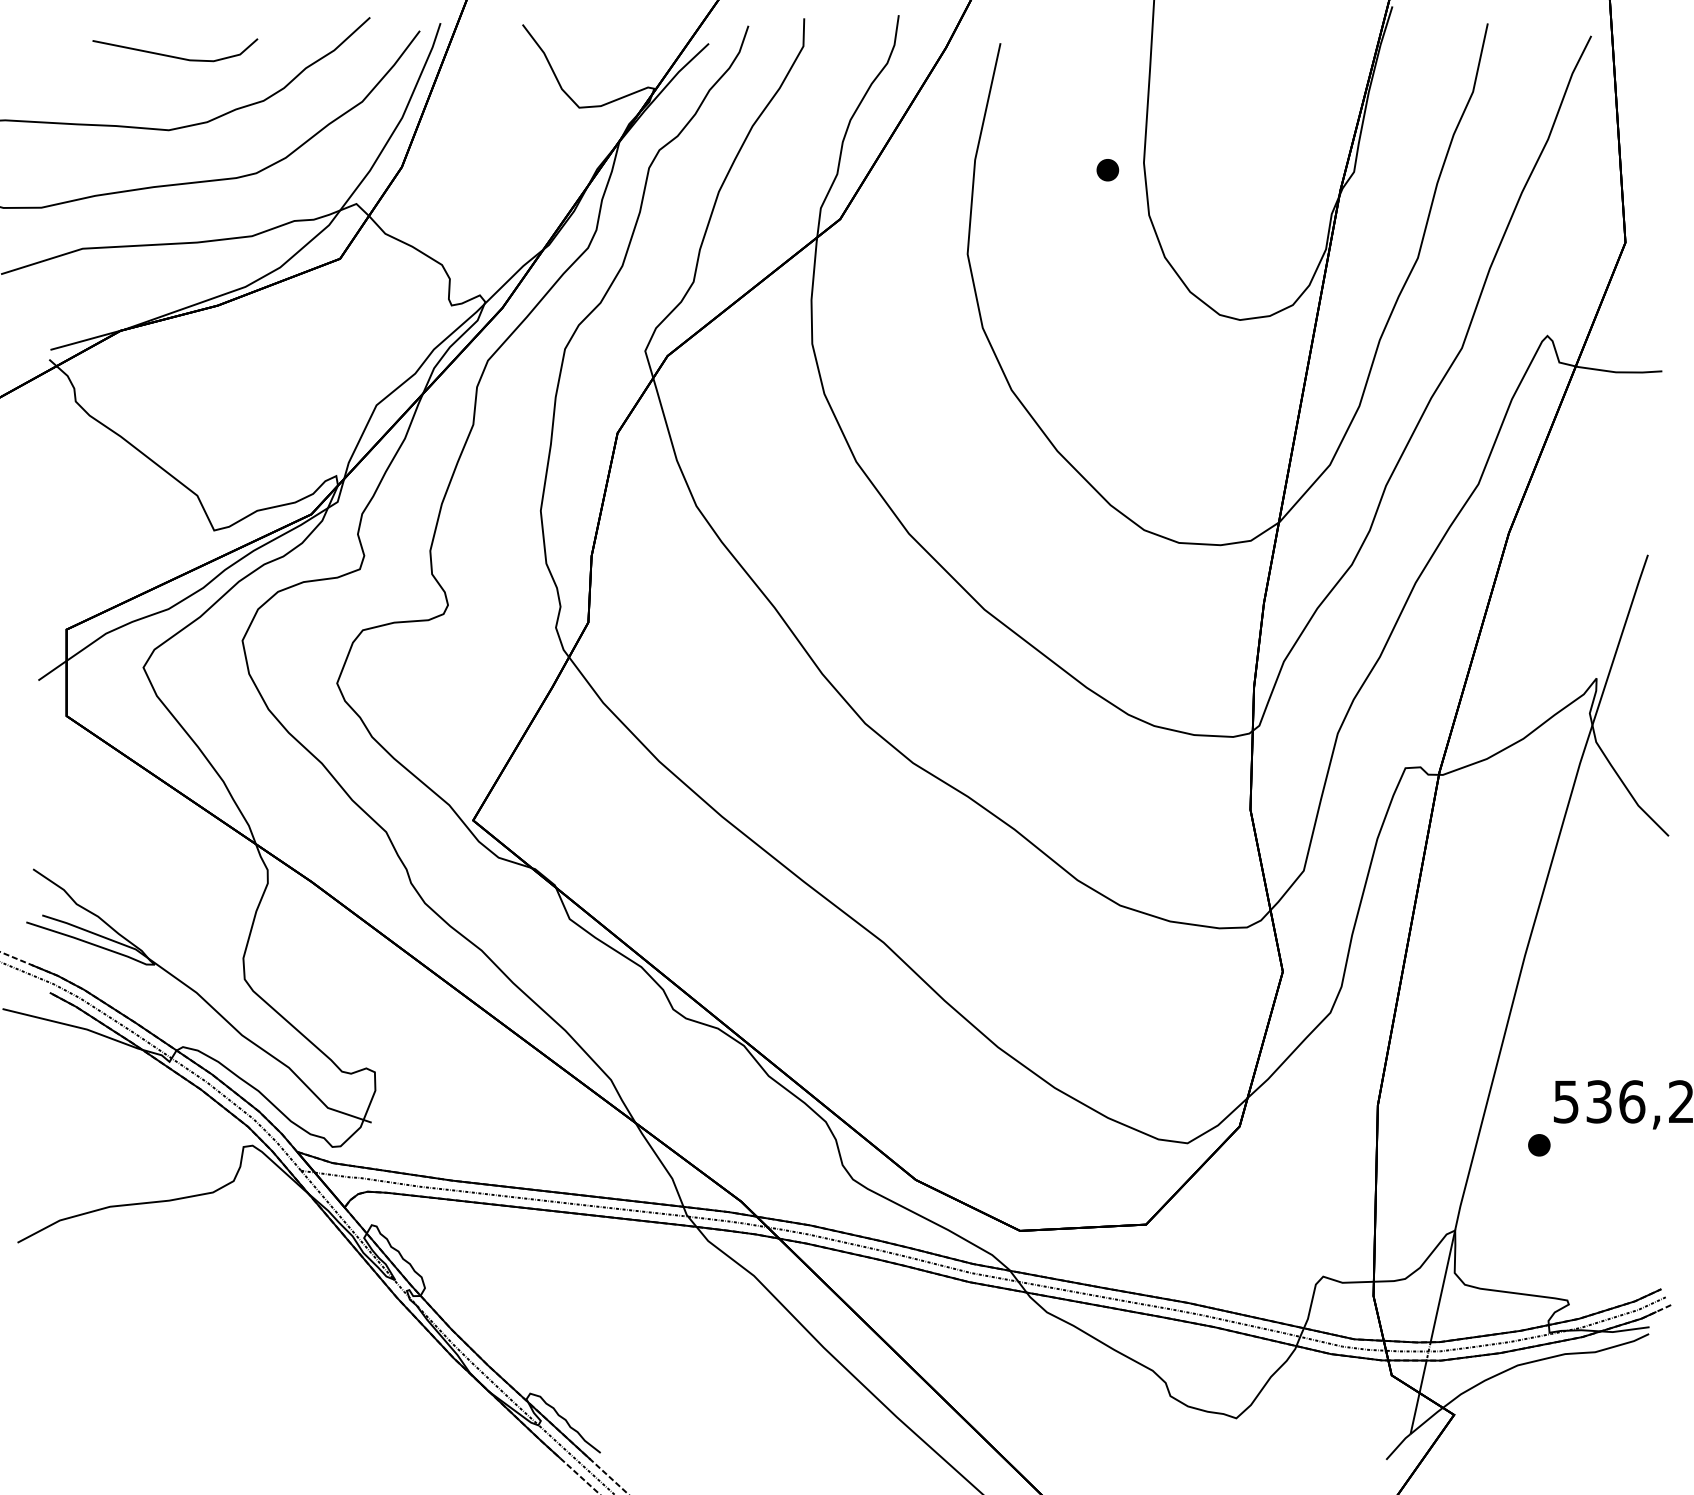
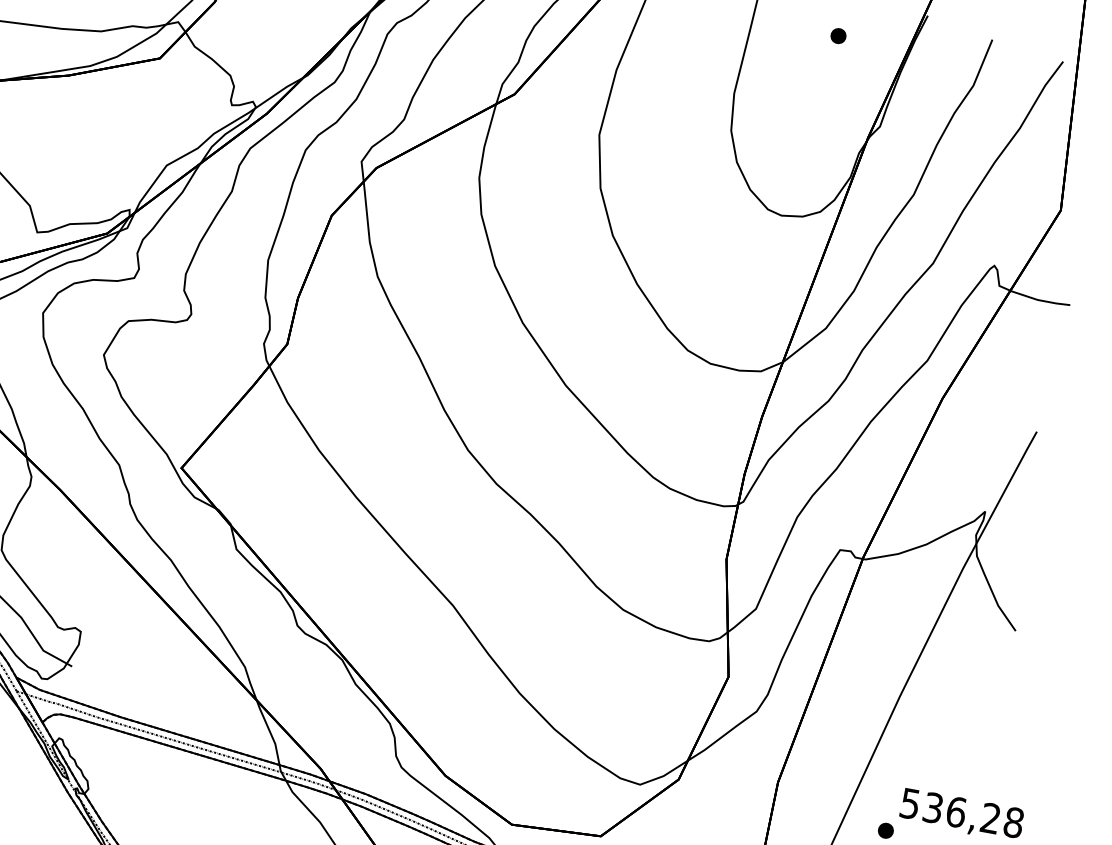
part: (1107, 170) -> (838, 36), moved

